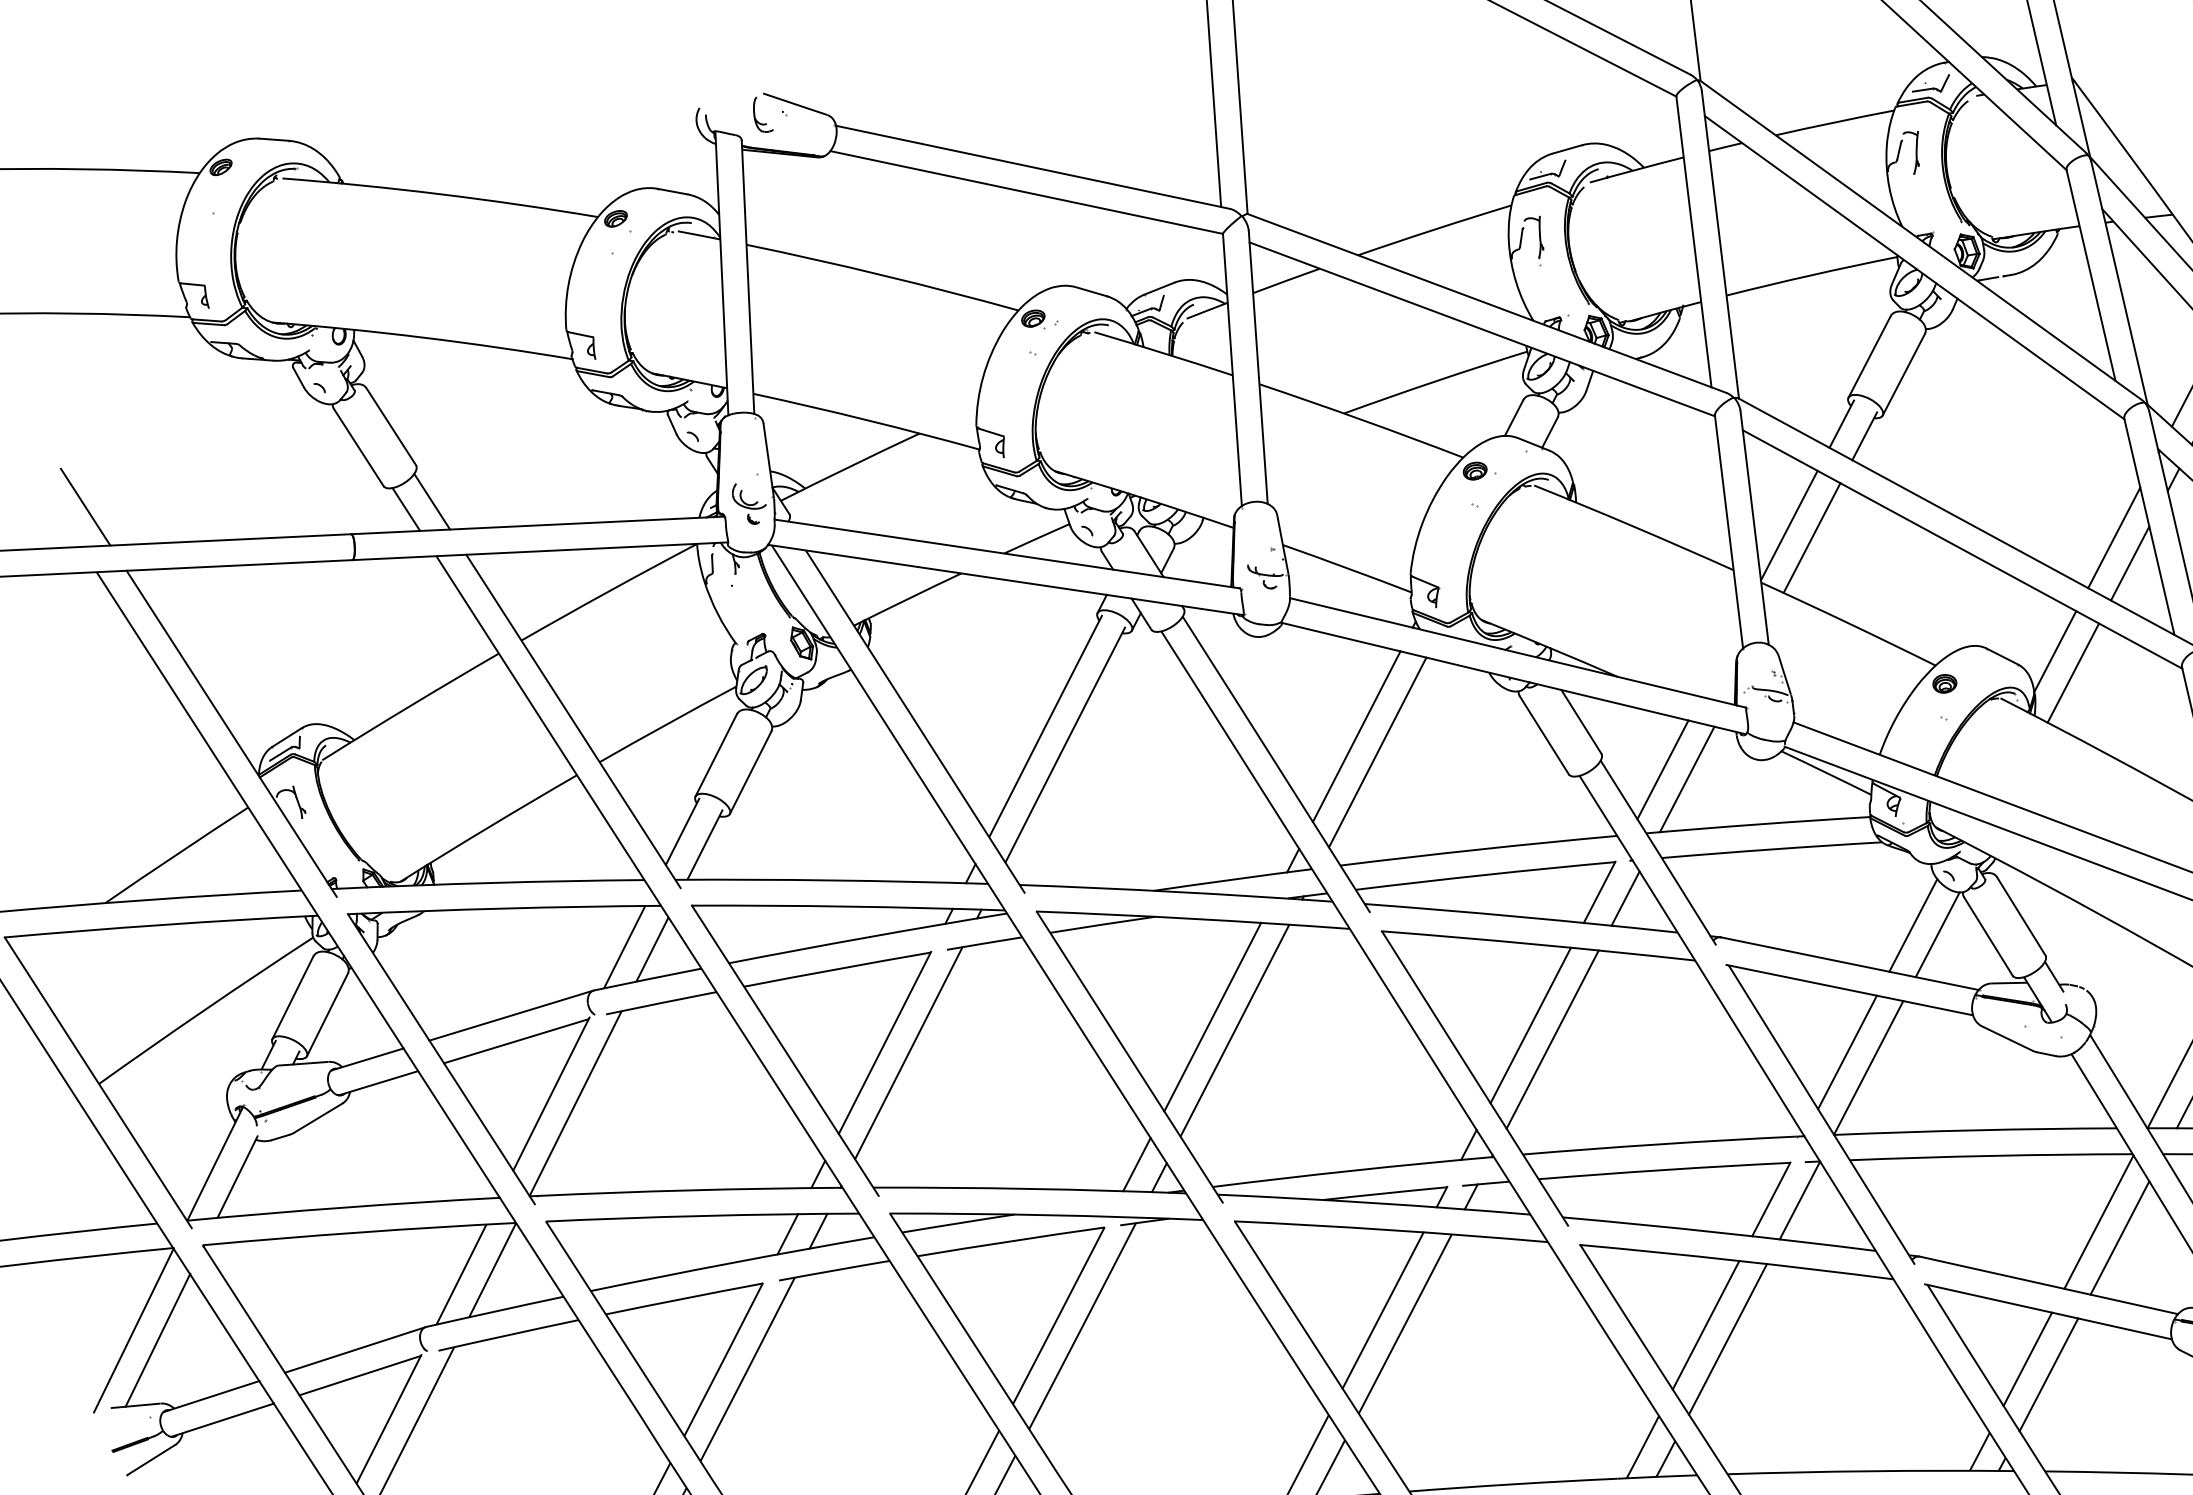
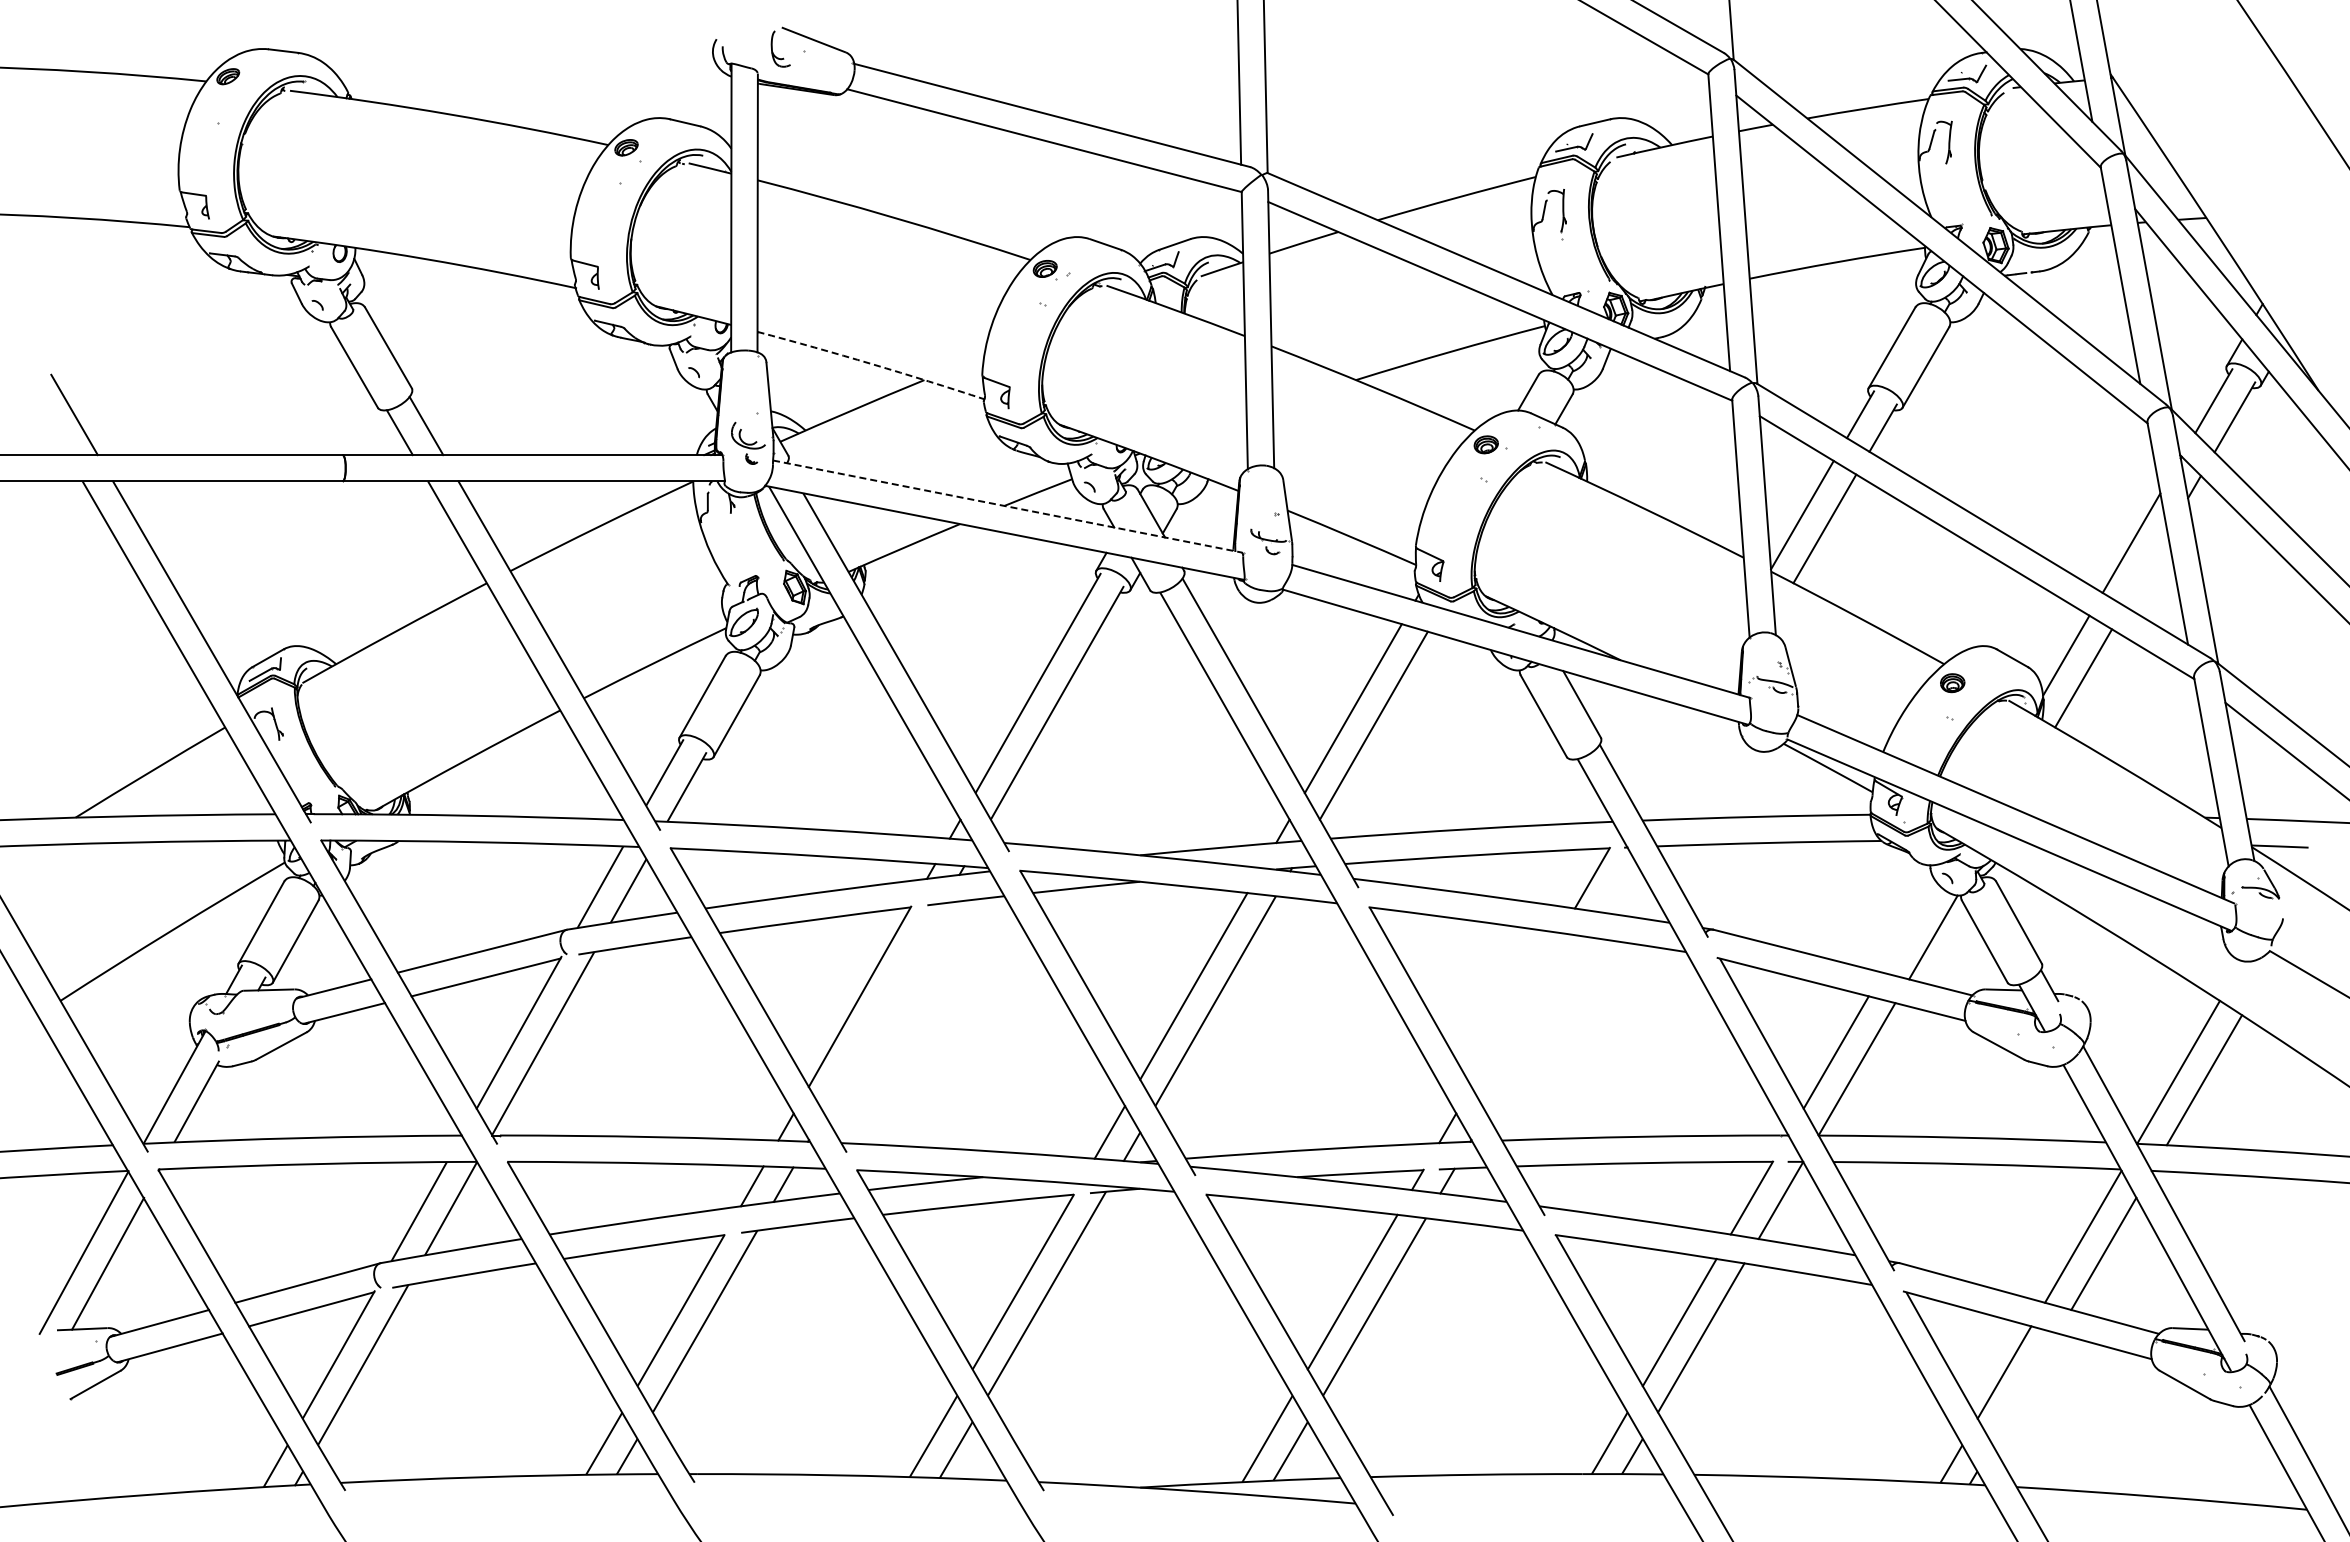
line: (866, 420) -> (871, 364), solid -> dashed
line: (1007, 553) -> (1007, 506), solid -> dashed
line: (2130, 563) -> (2146, 569), removed
line: (1662, 769) -> (1662, 756), removed
line: (1687, 779) -> (1686, 767), removed
line: (1624, 898) -> (1617, 885), removed
line: (1912, 925) -> (1908, 926), removed
line: (1530, 1025) -> (1515, 1010), removed
line: (1552, 1039) -> (1537, 1025), removed
line: (908, 1053) -> (883, 1008), removed
line: (2048, 1375) -> (2024, 1389), removed

